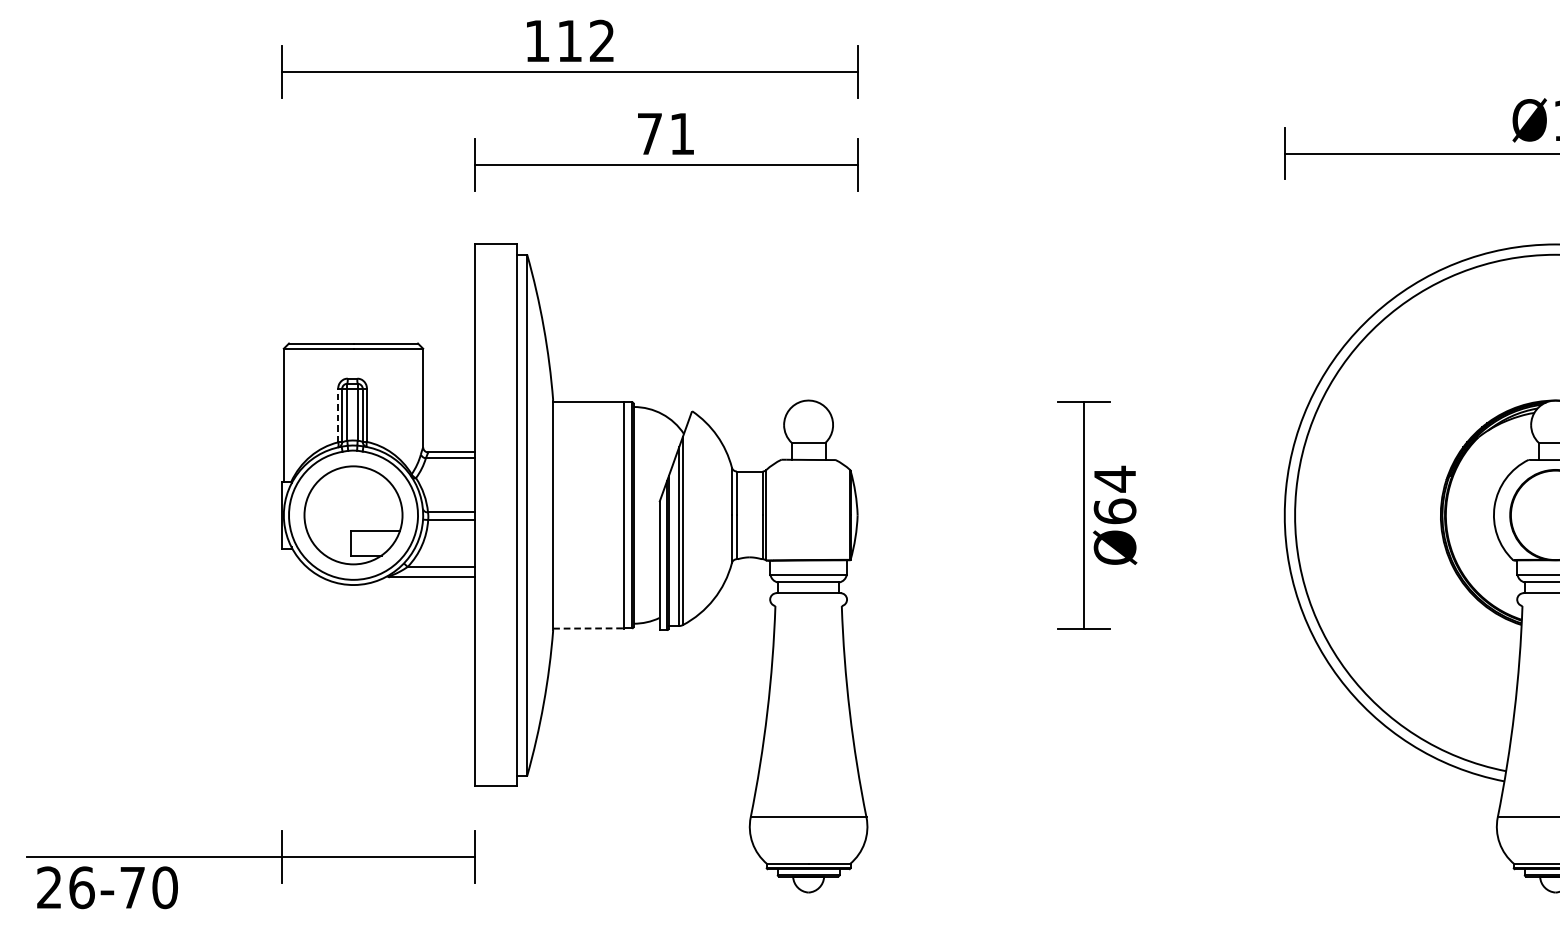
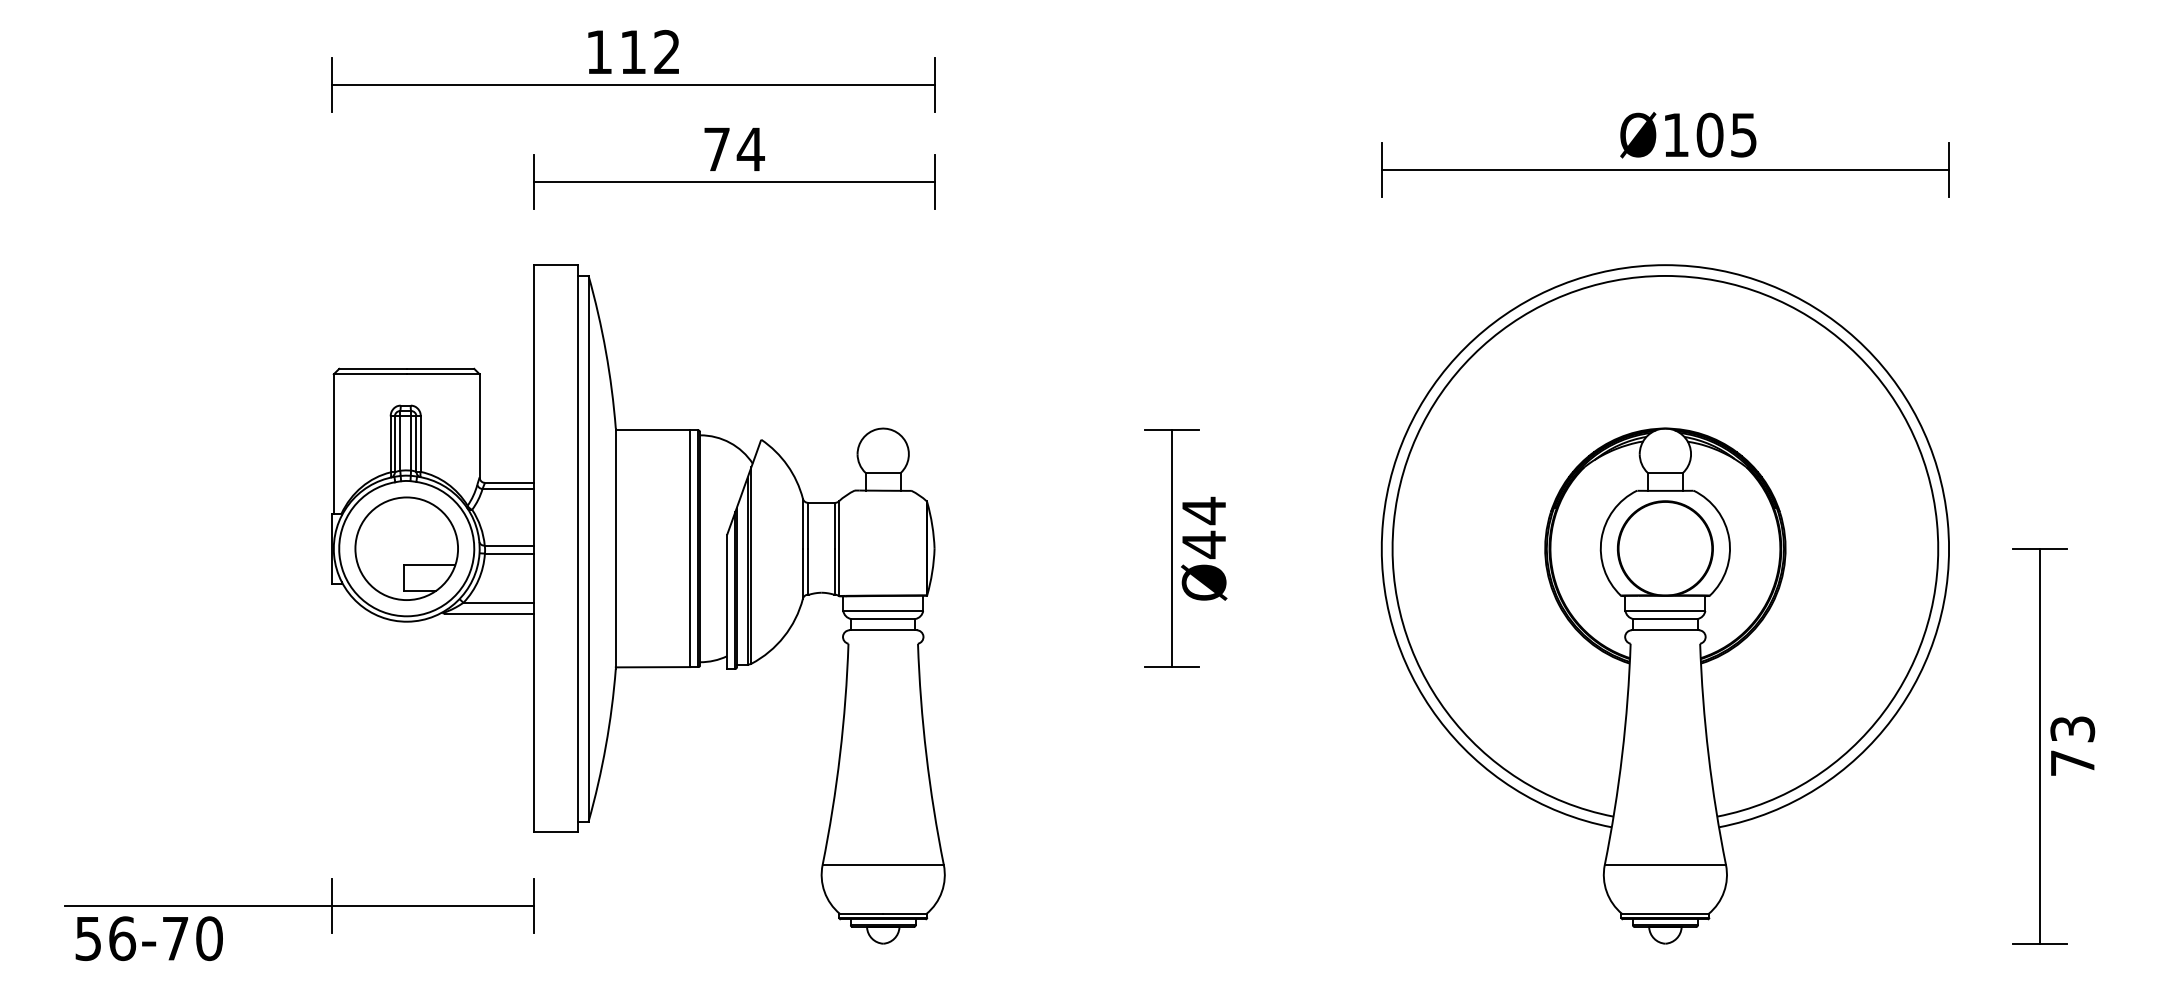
text: (681, 134) -> (750, 149), 71 -> 74
line: (337, 415) -> (390, 444), dashed -> solid
text: (1114, 511) -> (1203, 544), Ø64 -> Ø44
line: (589, 628) -> (653, 667), dashed -> solid
text: (48, 887) -> (87, 938), 26-70 -> 56-70

